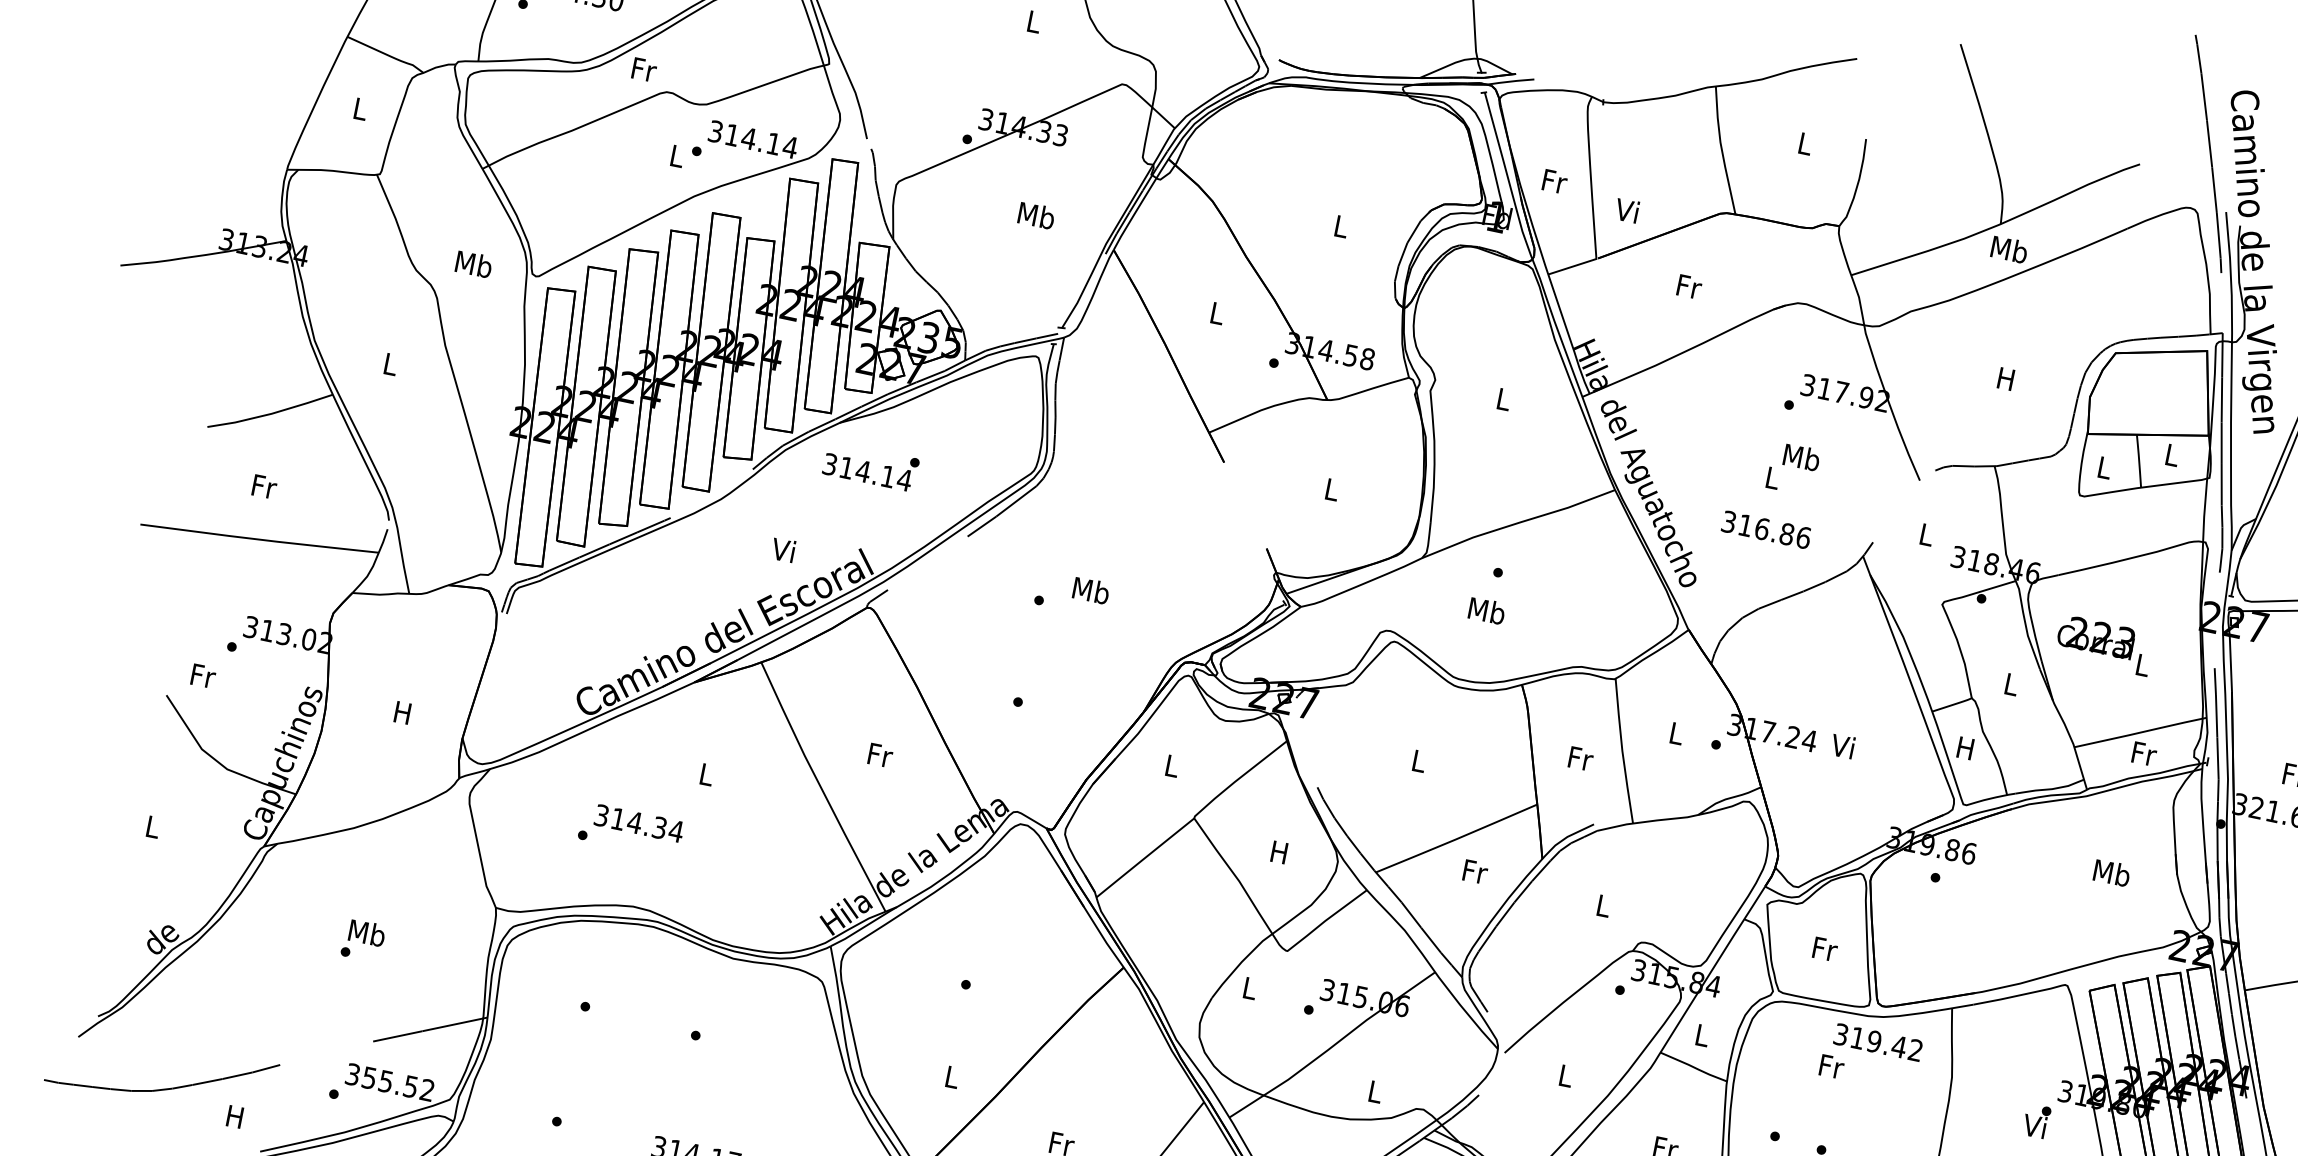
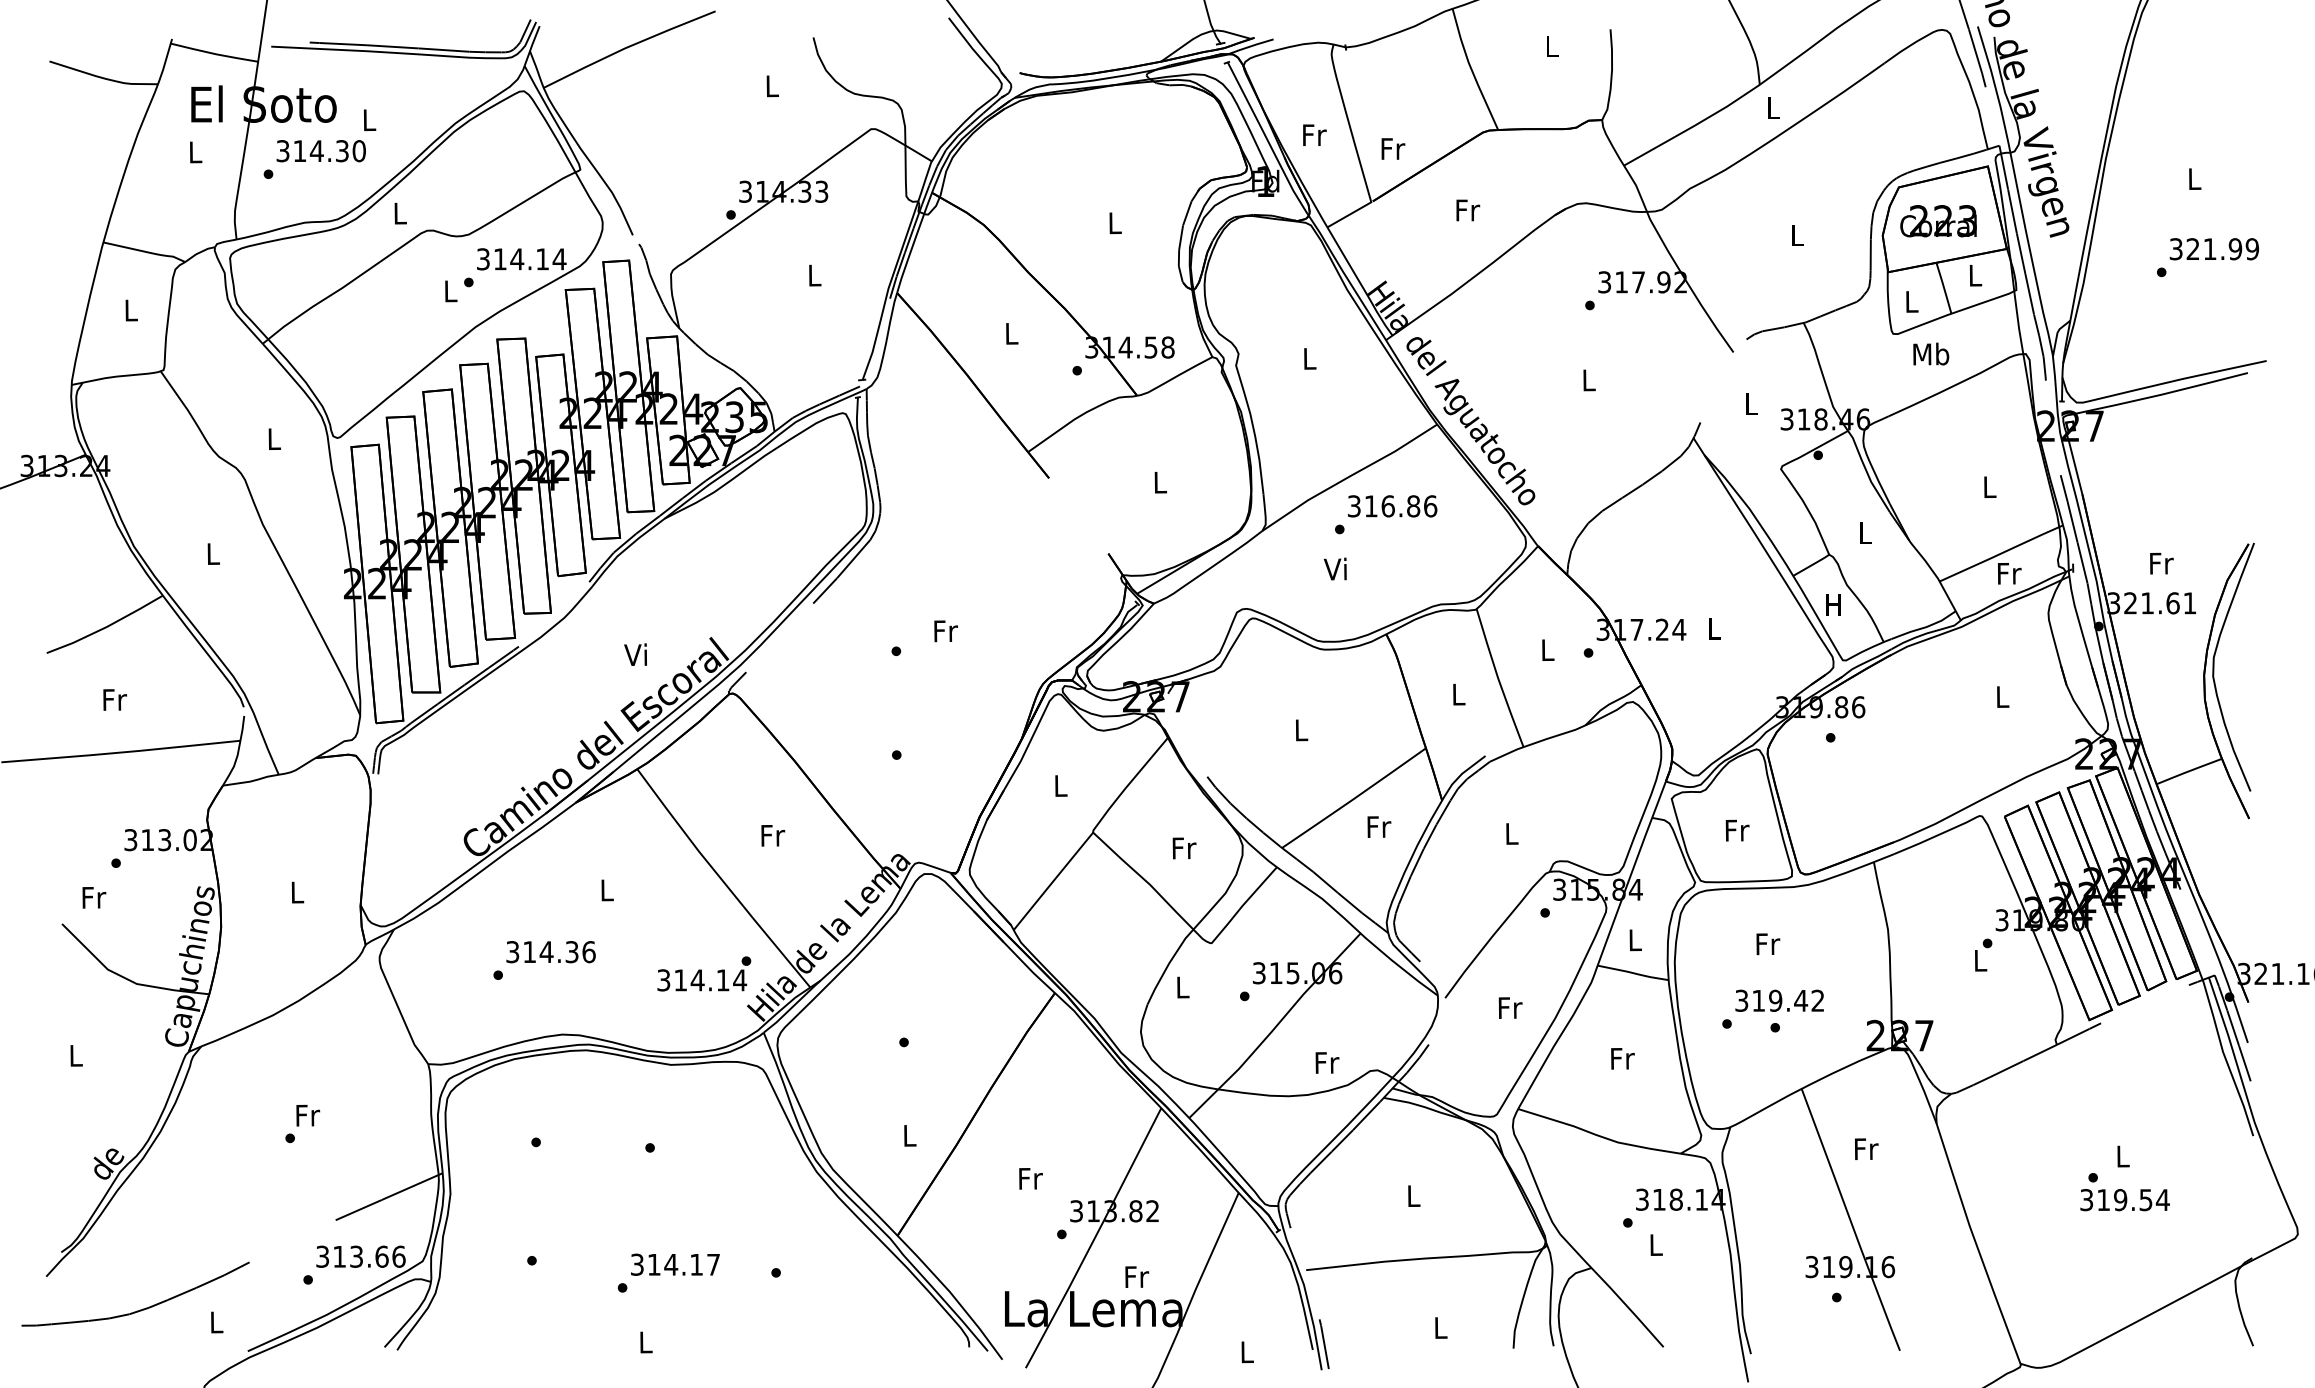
text: (644, 69) -> (400, 213), Fr -> L
text: (1628, 210) -> (1392, 148), Vi -> Fr
text: (1036, 214) -> (814, 274), Mb -> L
text: (2009, 249) -> (1773, 107), Mb -> L
text: (474, 263) -> (274, 438), Mb -> L
text: (2005, 379) -> (1796, 235), H -> L
text: (1802, 456) -> (1931, 353), moved
text: (871, 466) -> (704, 973), moved
text: (1766, 530) -> (1392, 506), moved
text: (1091, 590) -> (945, 630), Mb -> Fr
text: (1486, 610) -> (1336, 568), Mb -> Vi
text: (2096, 637) -> (1938, 221), moved
text: (402, 712) -> (296, 892), H -> L
text: (1842, 746) -> (1712, 628), Vi -> L
text: (1581, 758) -> (1459, 694), Fr -> L
text: (675, 831) -> (588, 952), 314.34 -> 314.36
text: (1280, 852) -> (1184, 848), H -> Fr
text: (2112, 872) -> (2002, 696), Mb -> L
text: (367, 932) -> (307, 1114), Mb -> Fr
text: (1878, 1042) -> (1779, 1000), moved
text: (1566, 1075) -> (1510, 1007), L -> Fr
text: (398, 1083) -> (369, 1256), 355.52 -> 313.66
text: (1376, 1091) -> (1327, 1062), L -> Fr
text: (234, 1116) -> (215, 1322), H -> L
text: (2034, 1126) -> (1978, 960), Vi -> L

